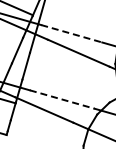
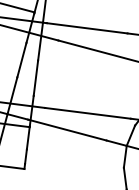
line: (71, 33) -> (86, 28), dashed -> solid
line: (62, 99) -> (88, 113), dashed -> solid

